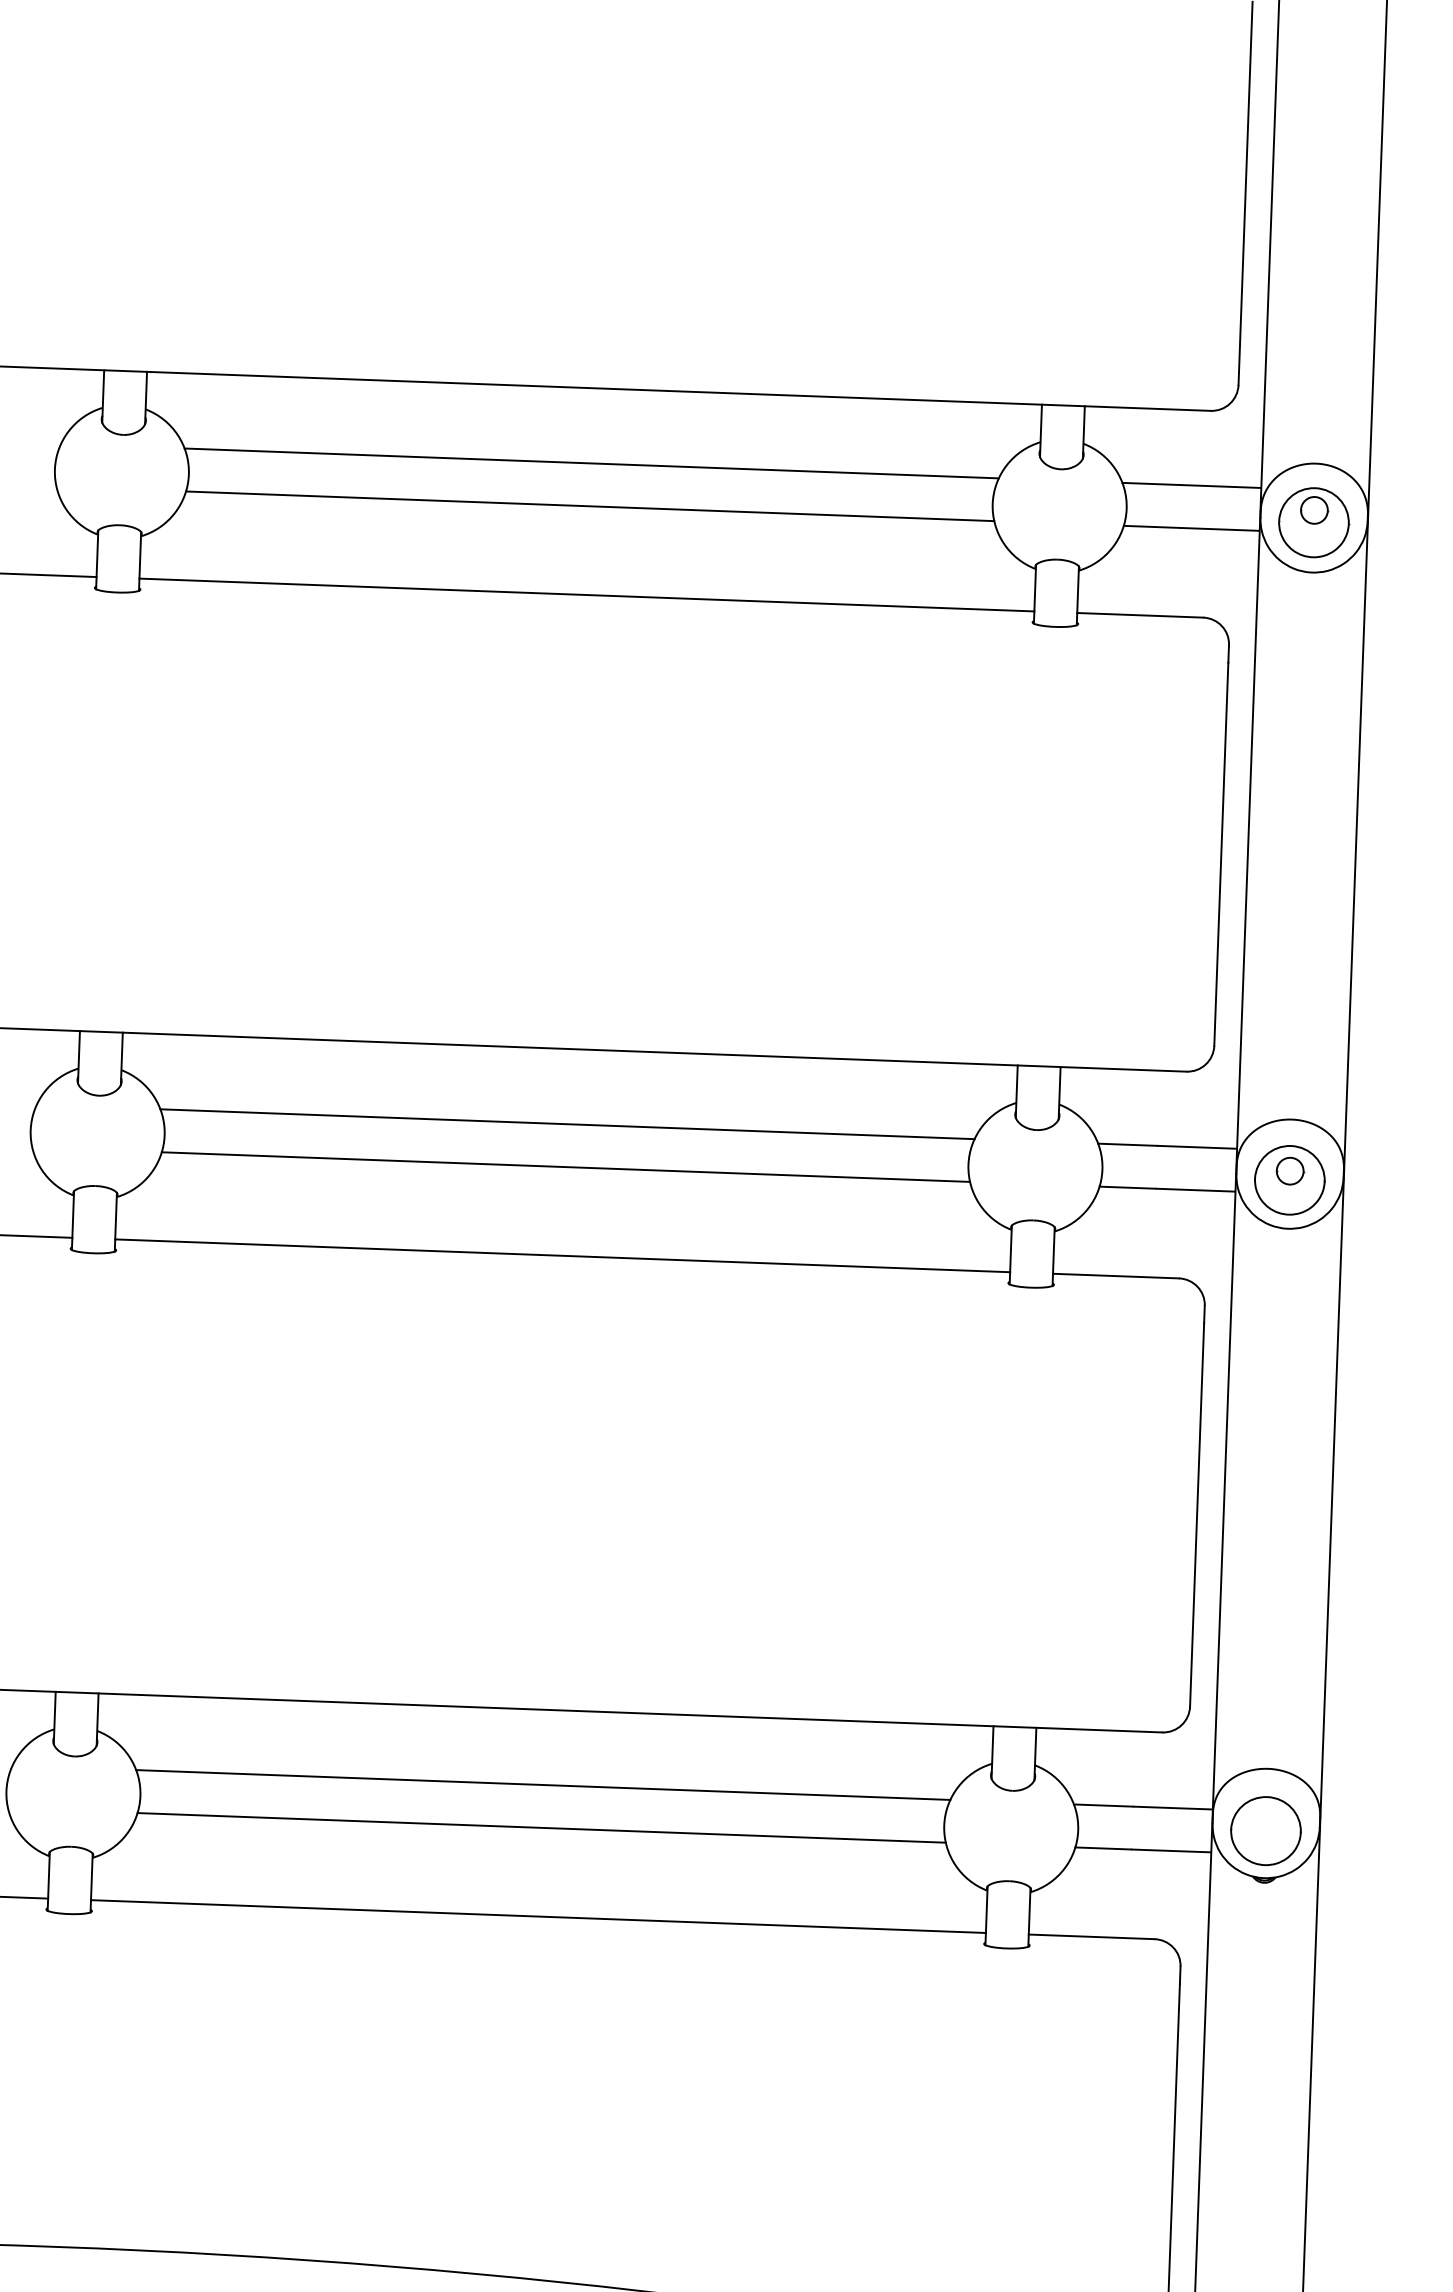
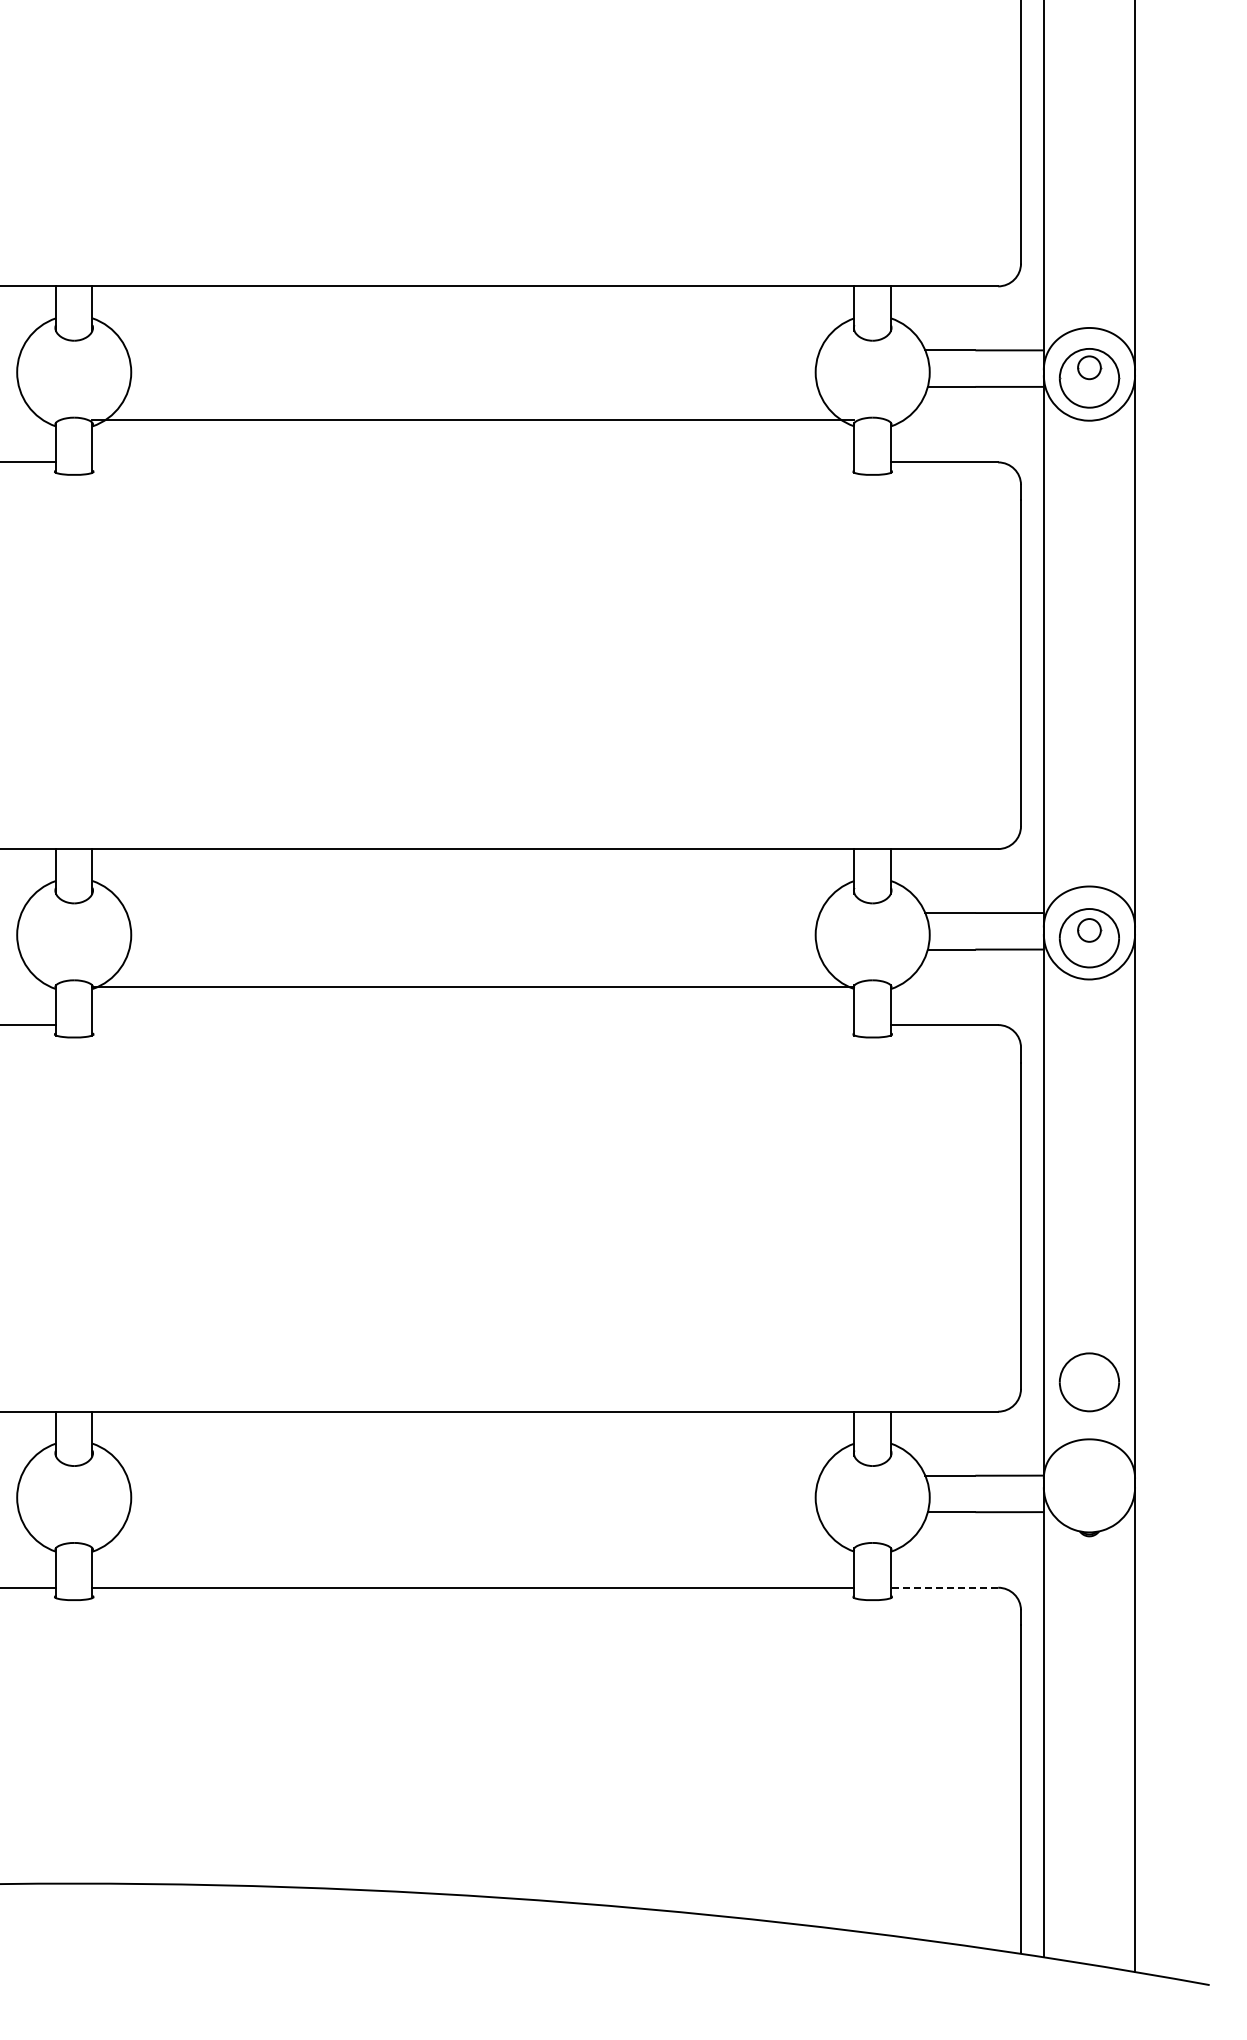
line: (591, 463) -> (473, 350), removed
line: (590, 505) -> (473, 386), removed
line: (586, 595) -> (473, 420), moved
line: (567, 1124) -> (473, 913), removed
line: (565, 1167) -> (473, 949), removed
line: (562, 1256) -> (473, 987), moved
line: (543, 1784) -> (473, 1475), removed
line: (541, 1828) -> (473, 1512), removed
part: (1264, 1831) -> (1088, 1382), moved
line: (1091, 1936) -> (944, 1587), solid -> dashed

